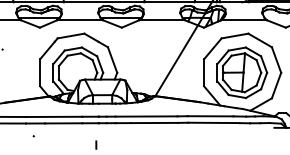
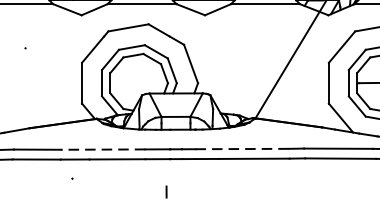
line: (54, 116) -> (103, 149), solid -> dashed
line: (147, 116) -> (243, 149), solid -> dashed

